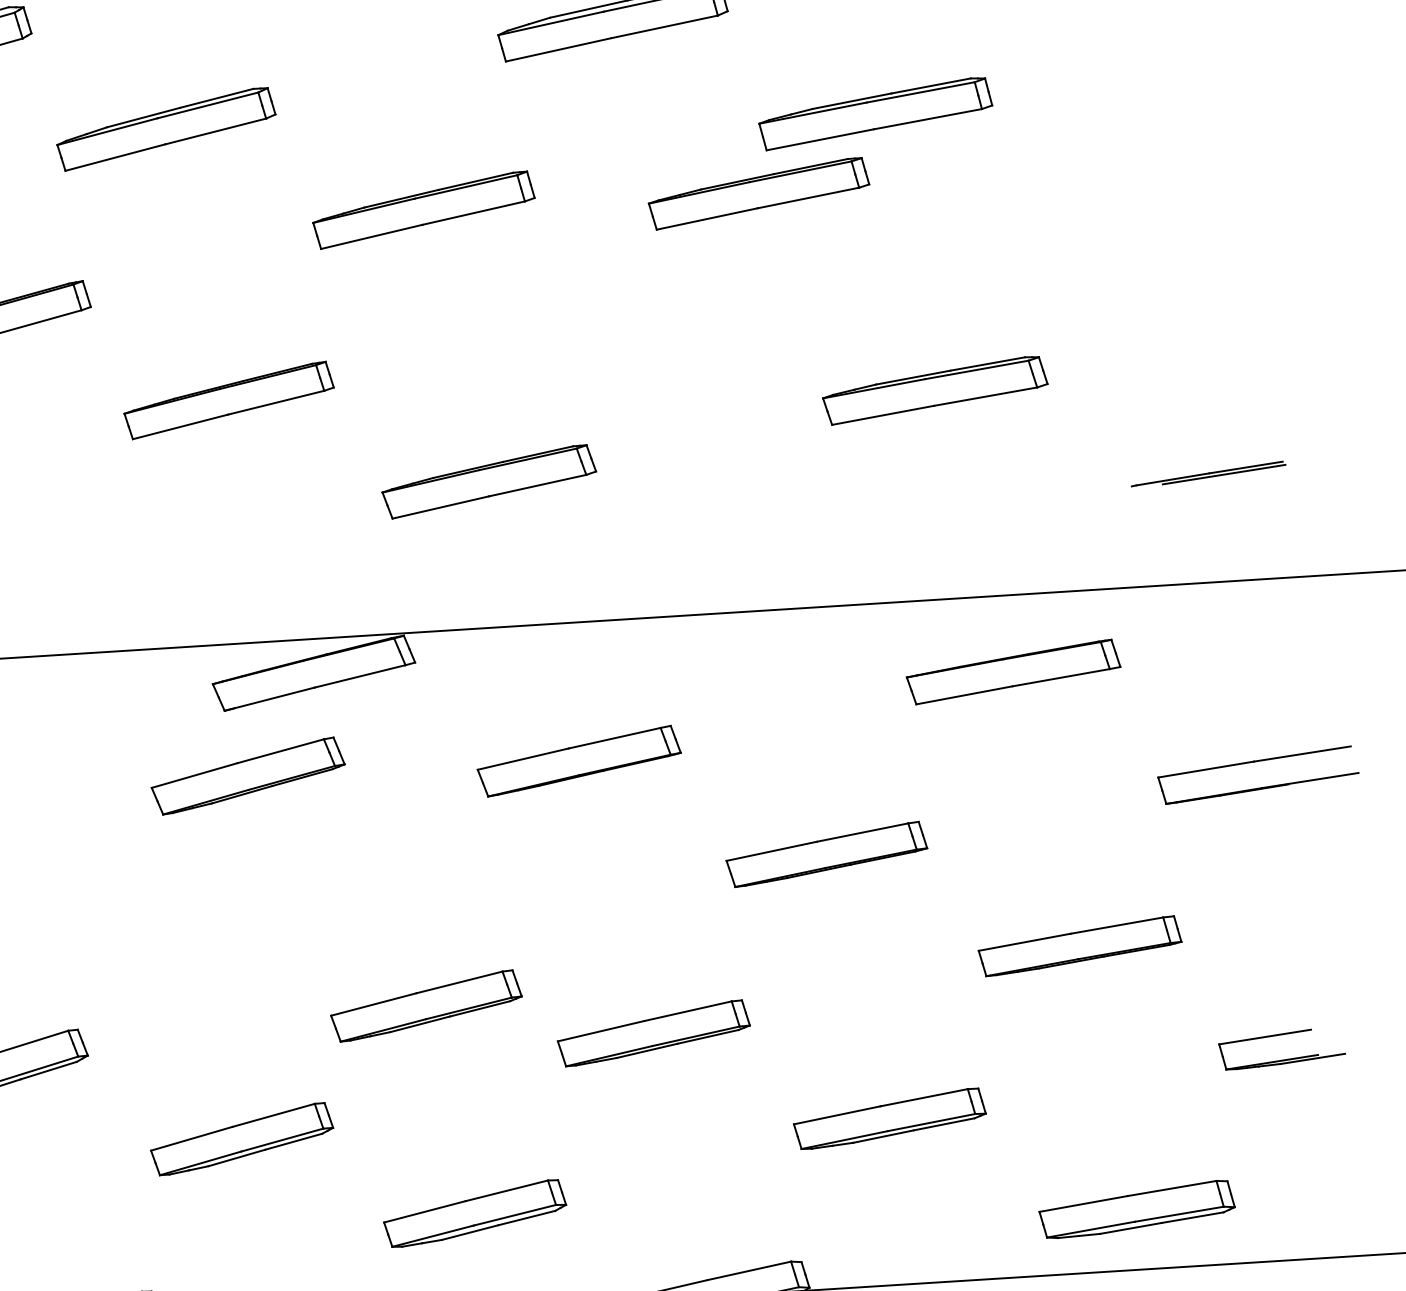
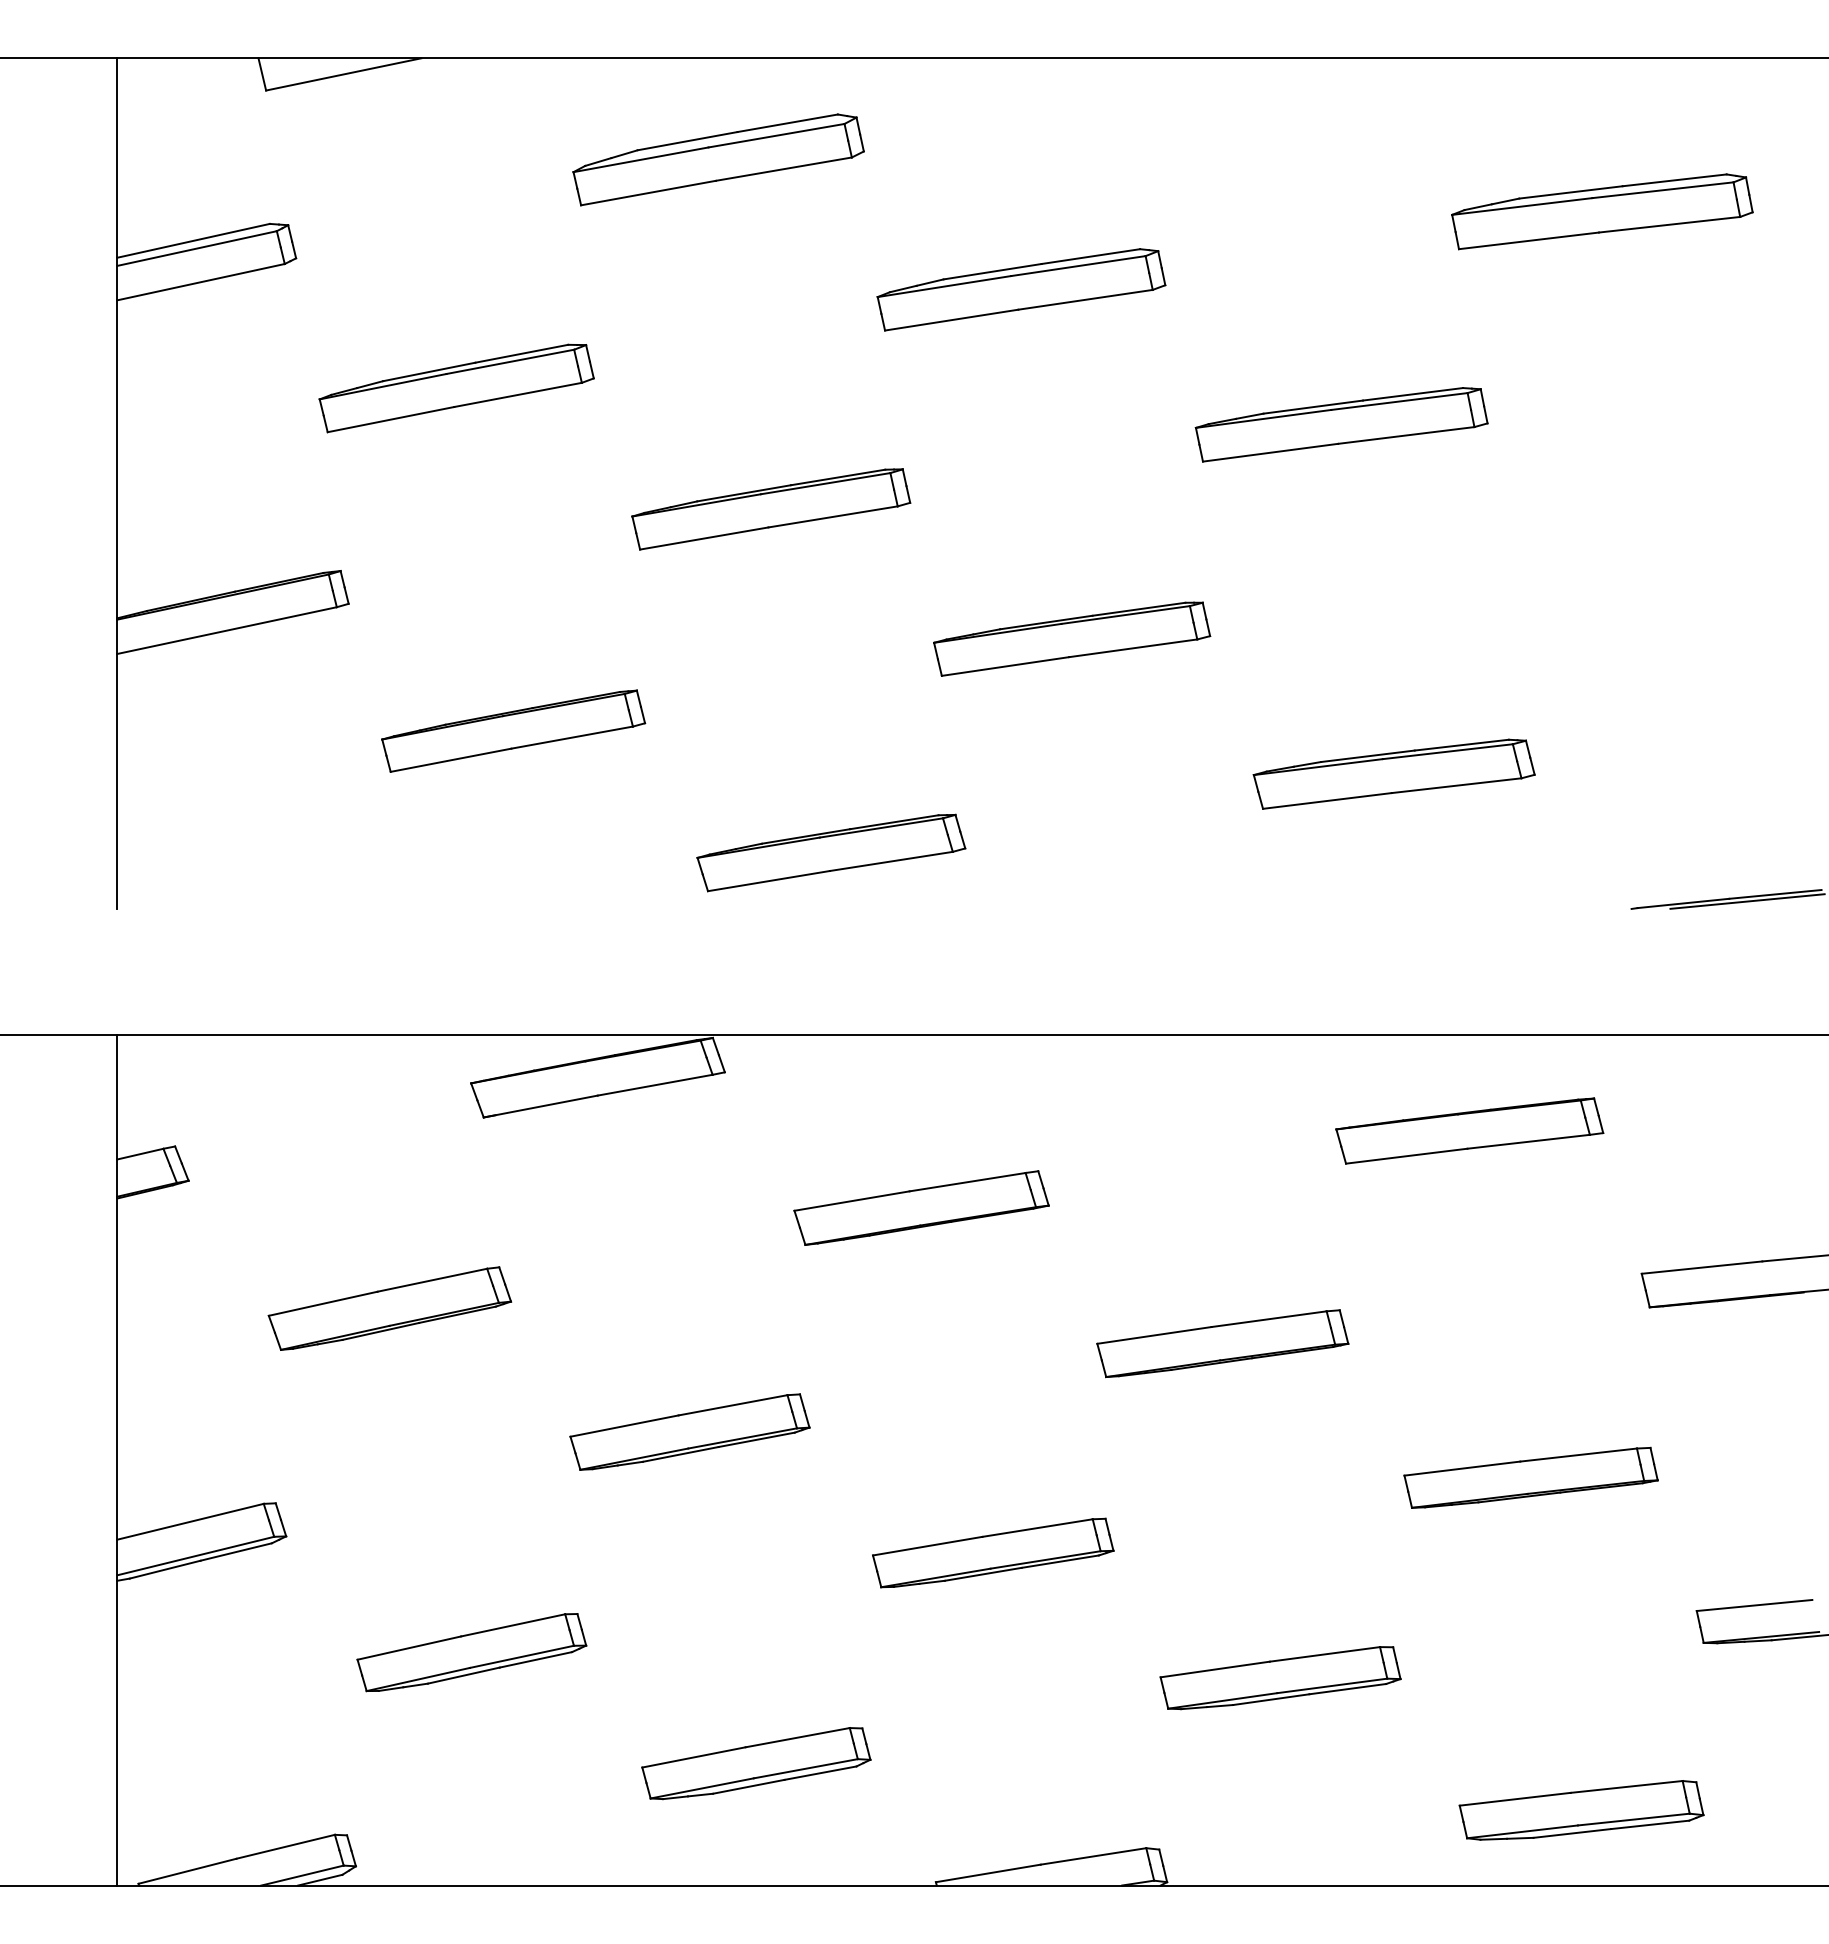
part: (759, 193) -> (1072, 638), moved
part: (247, 775) -> (389, 1308), moved
part: (426, 1005) -> (689, 1431), moved

